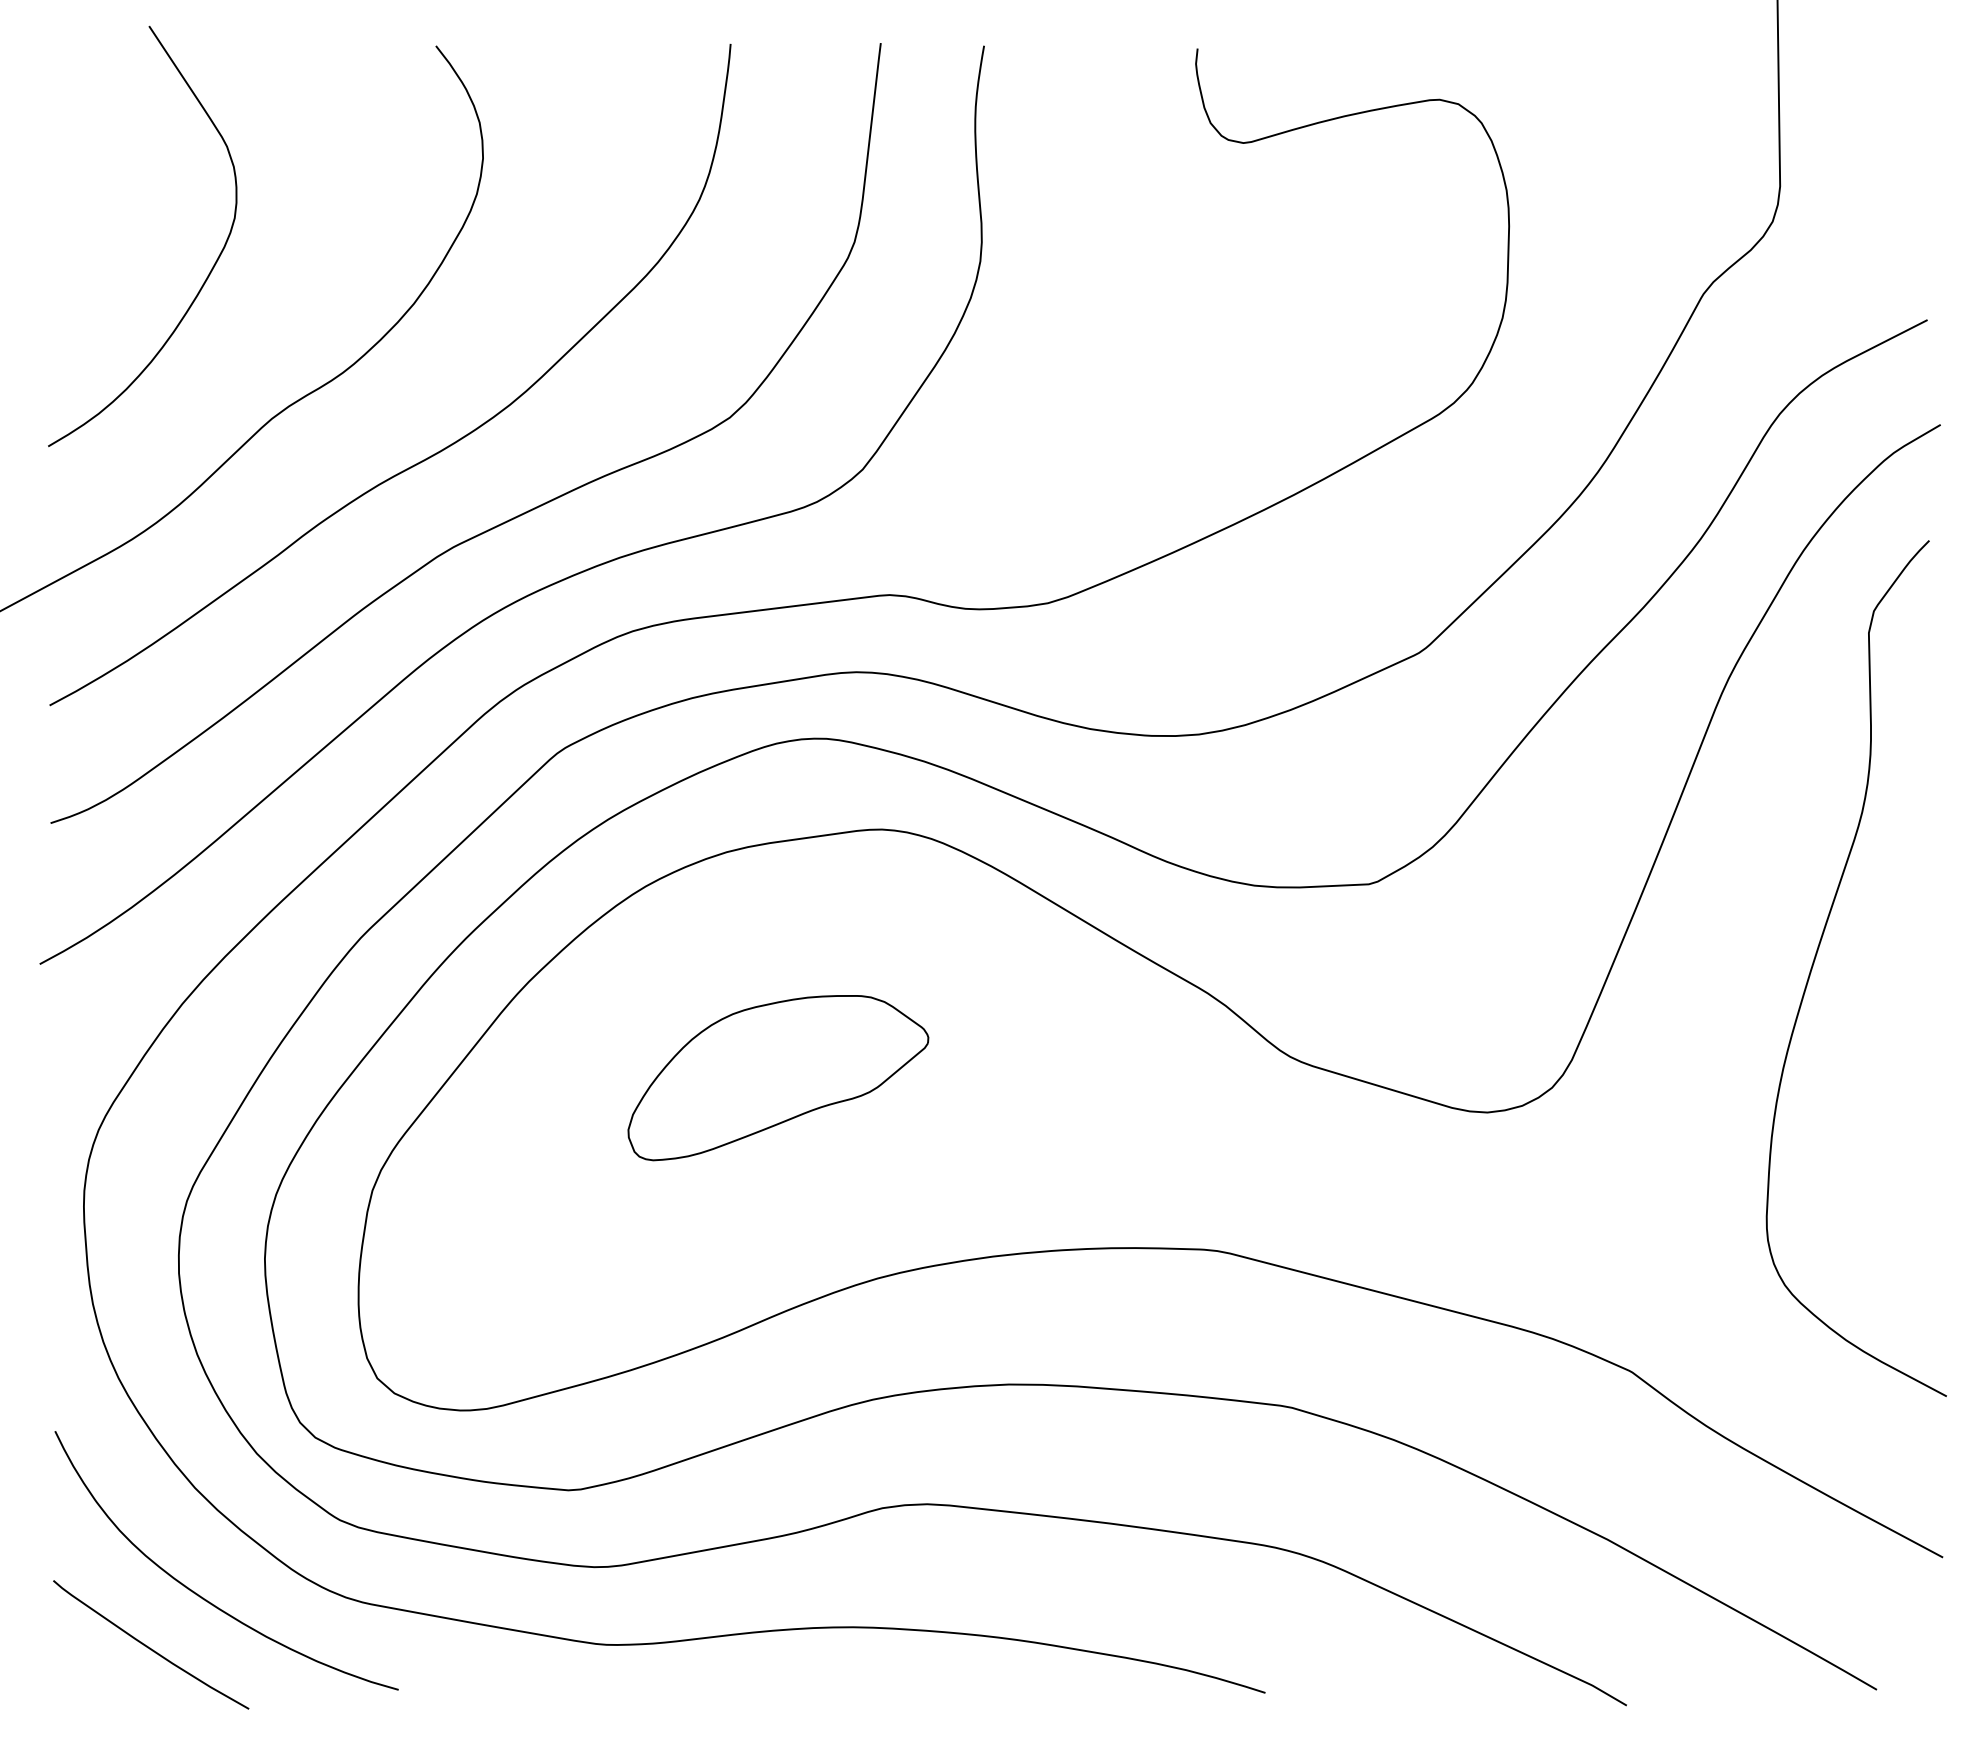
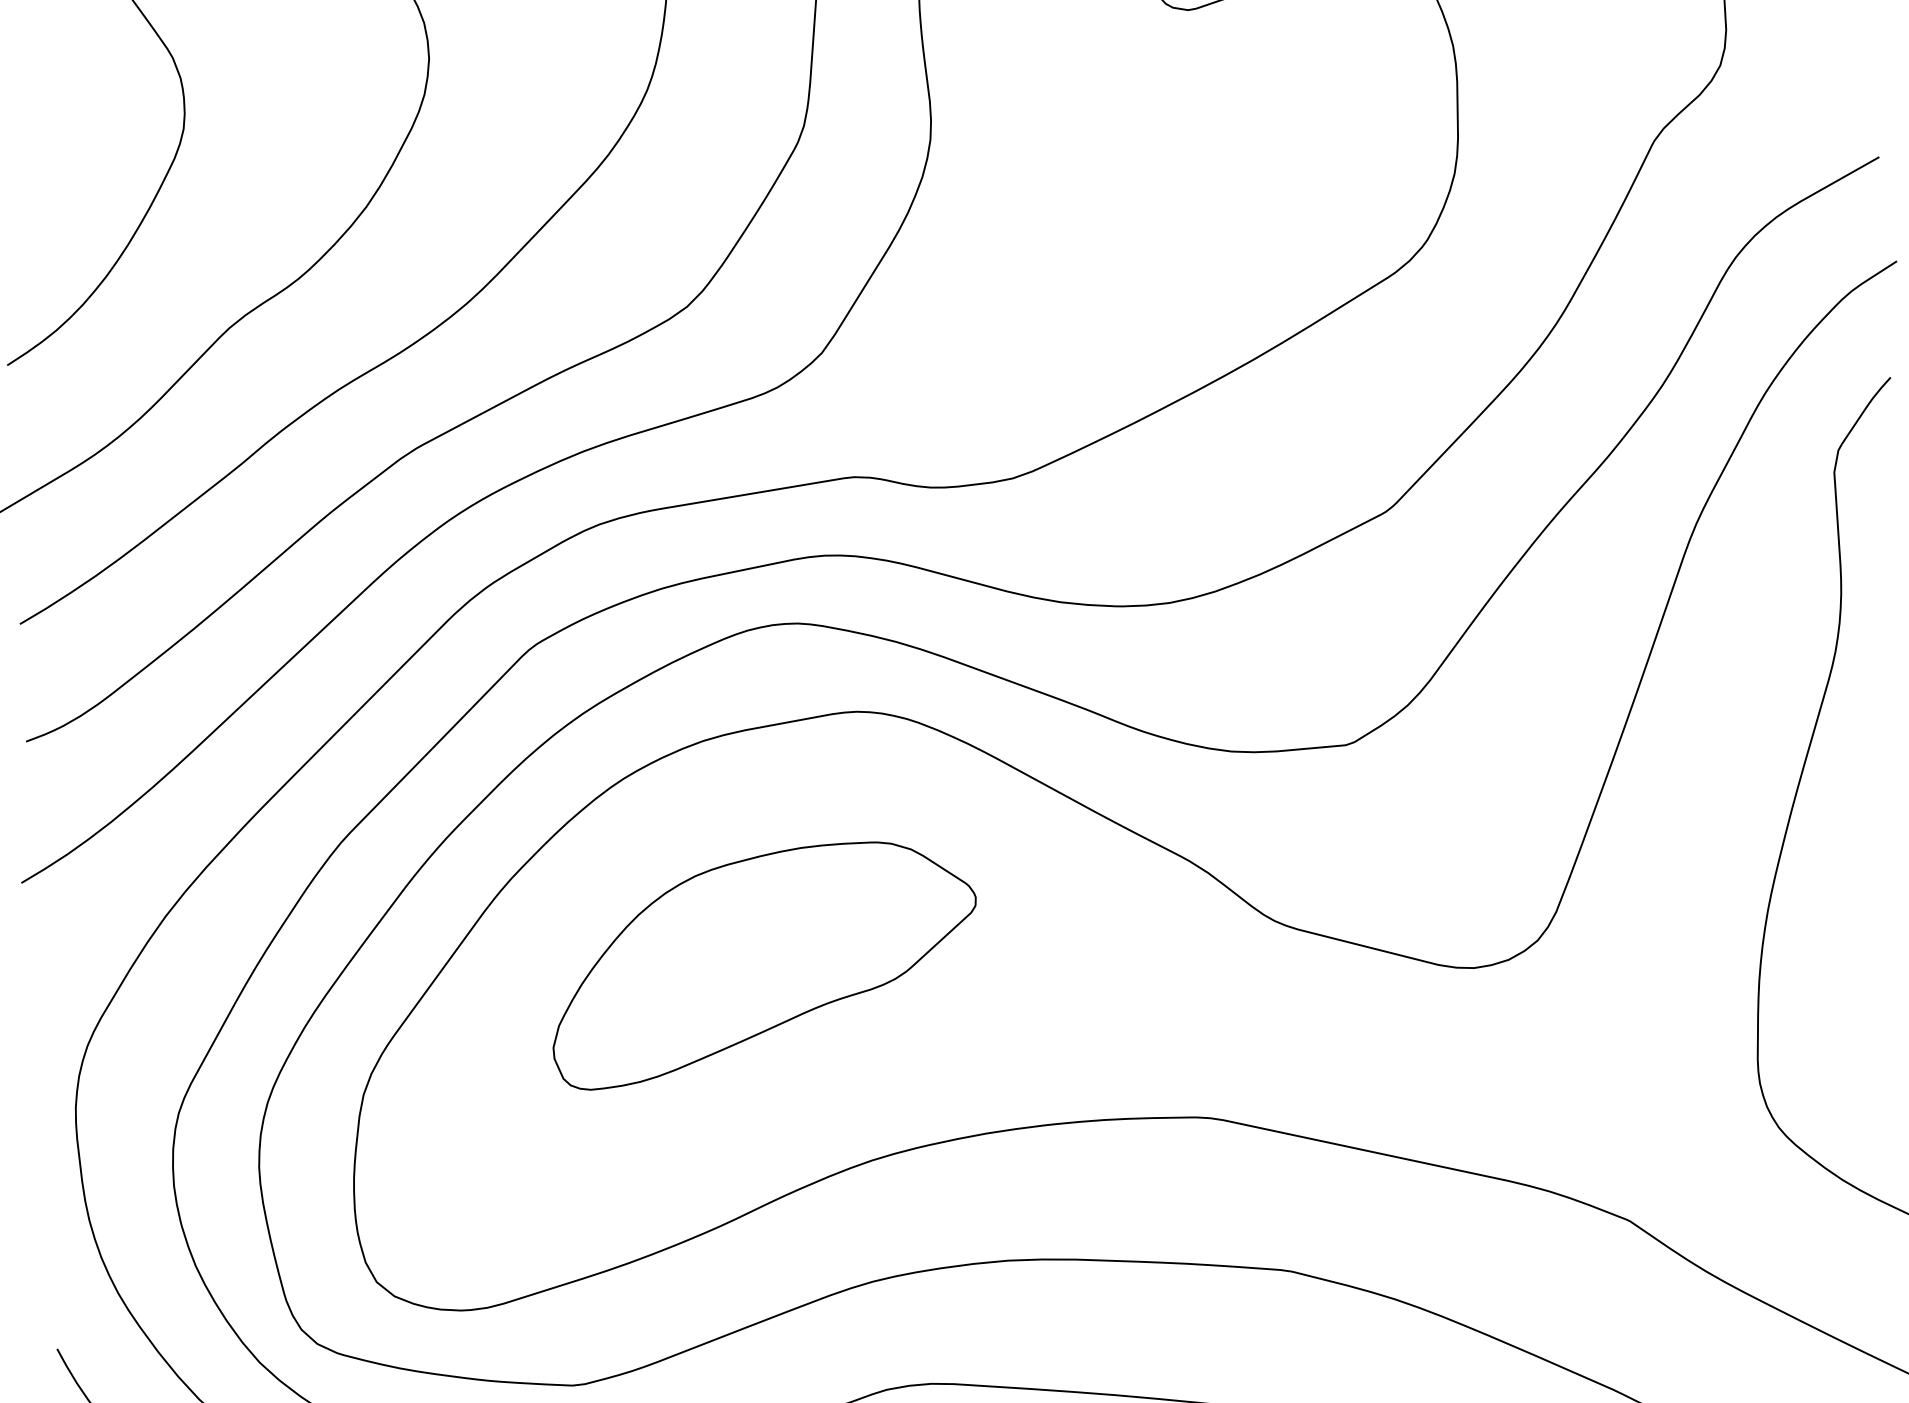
part: (778, 1077) -> (764, 963), size x1.43

